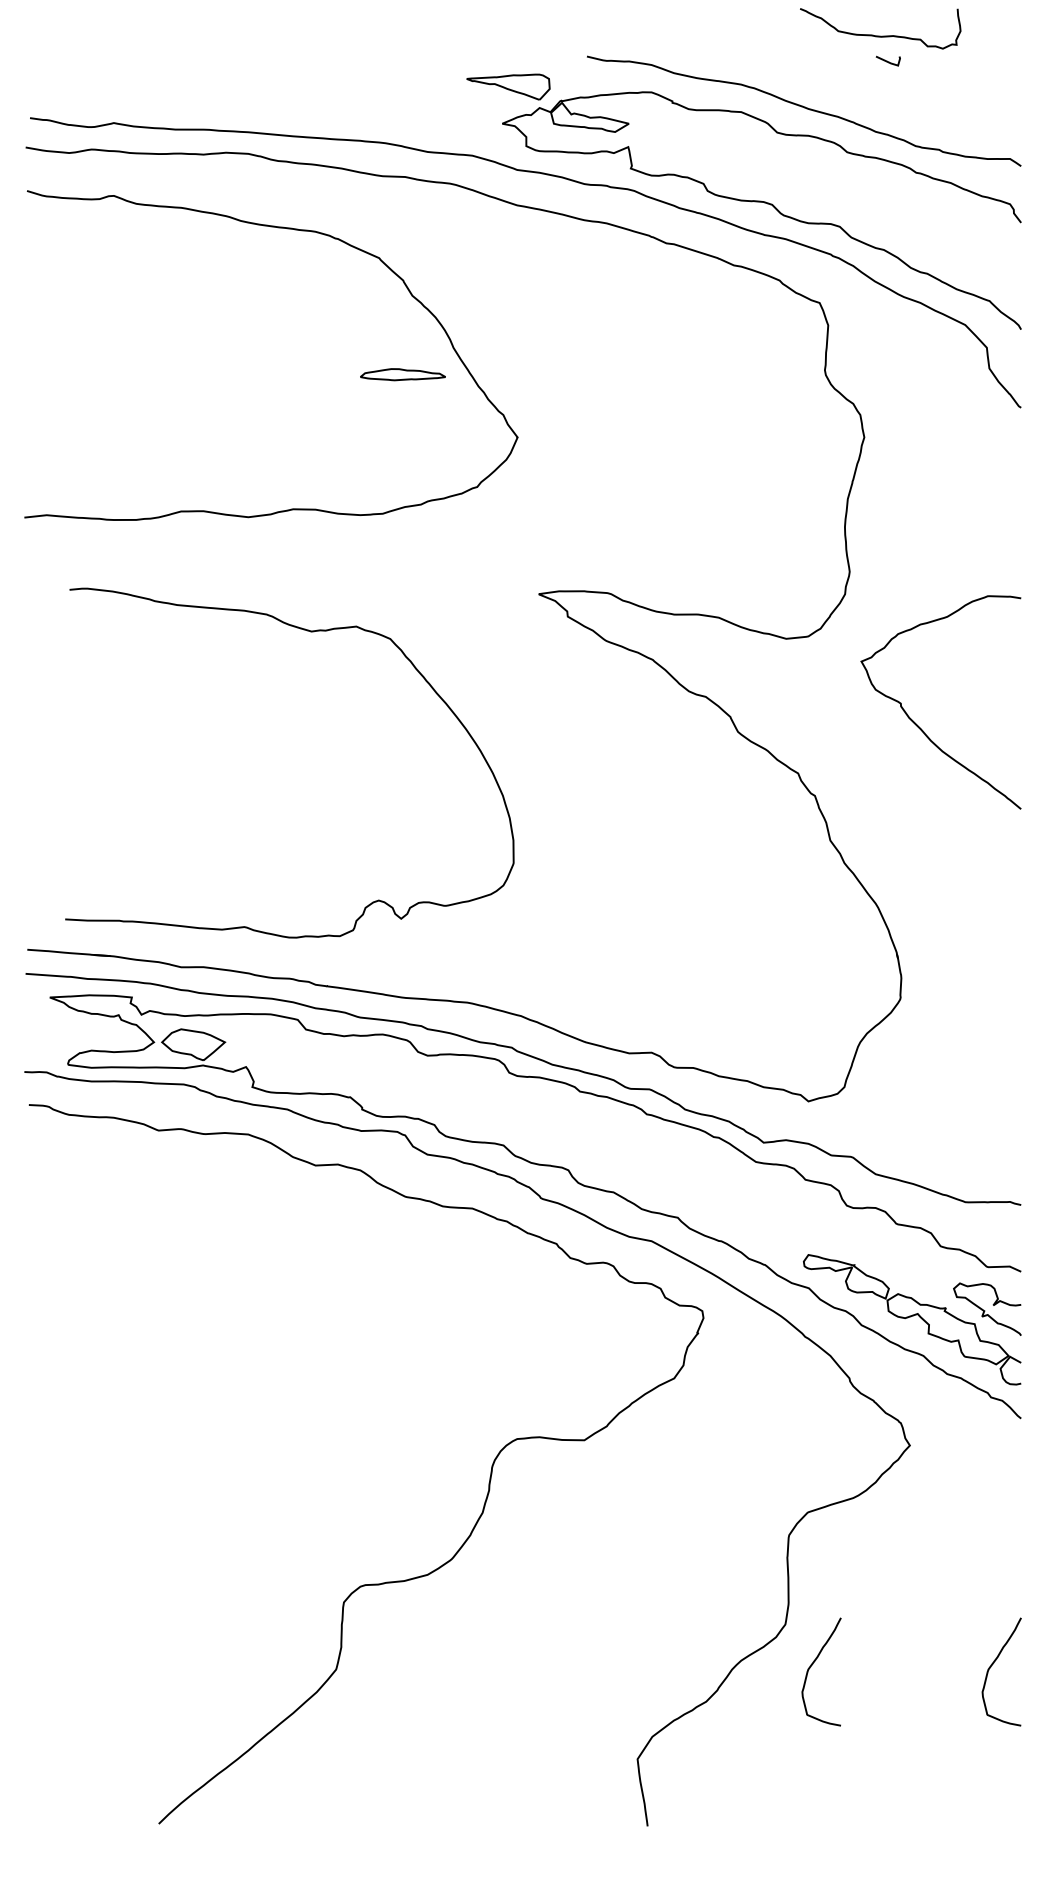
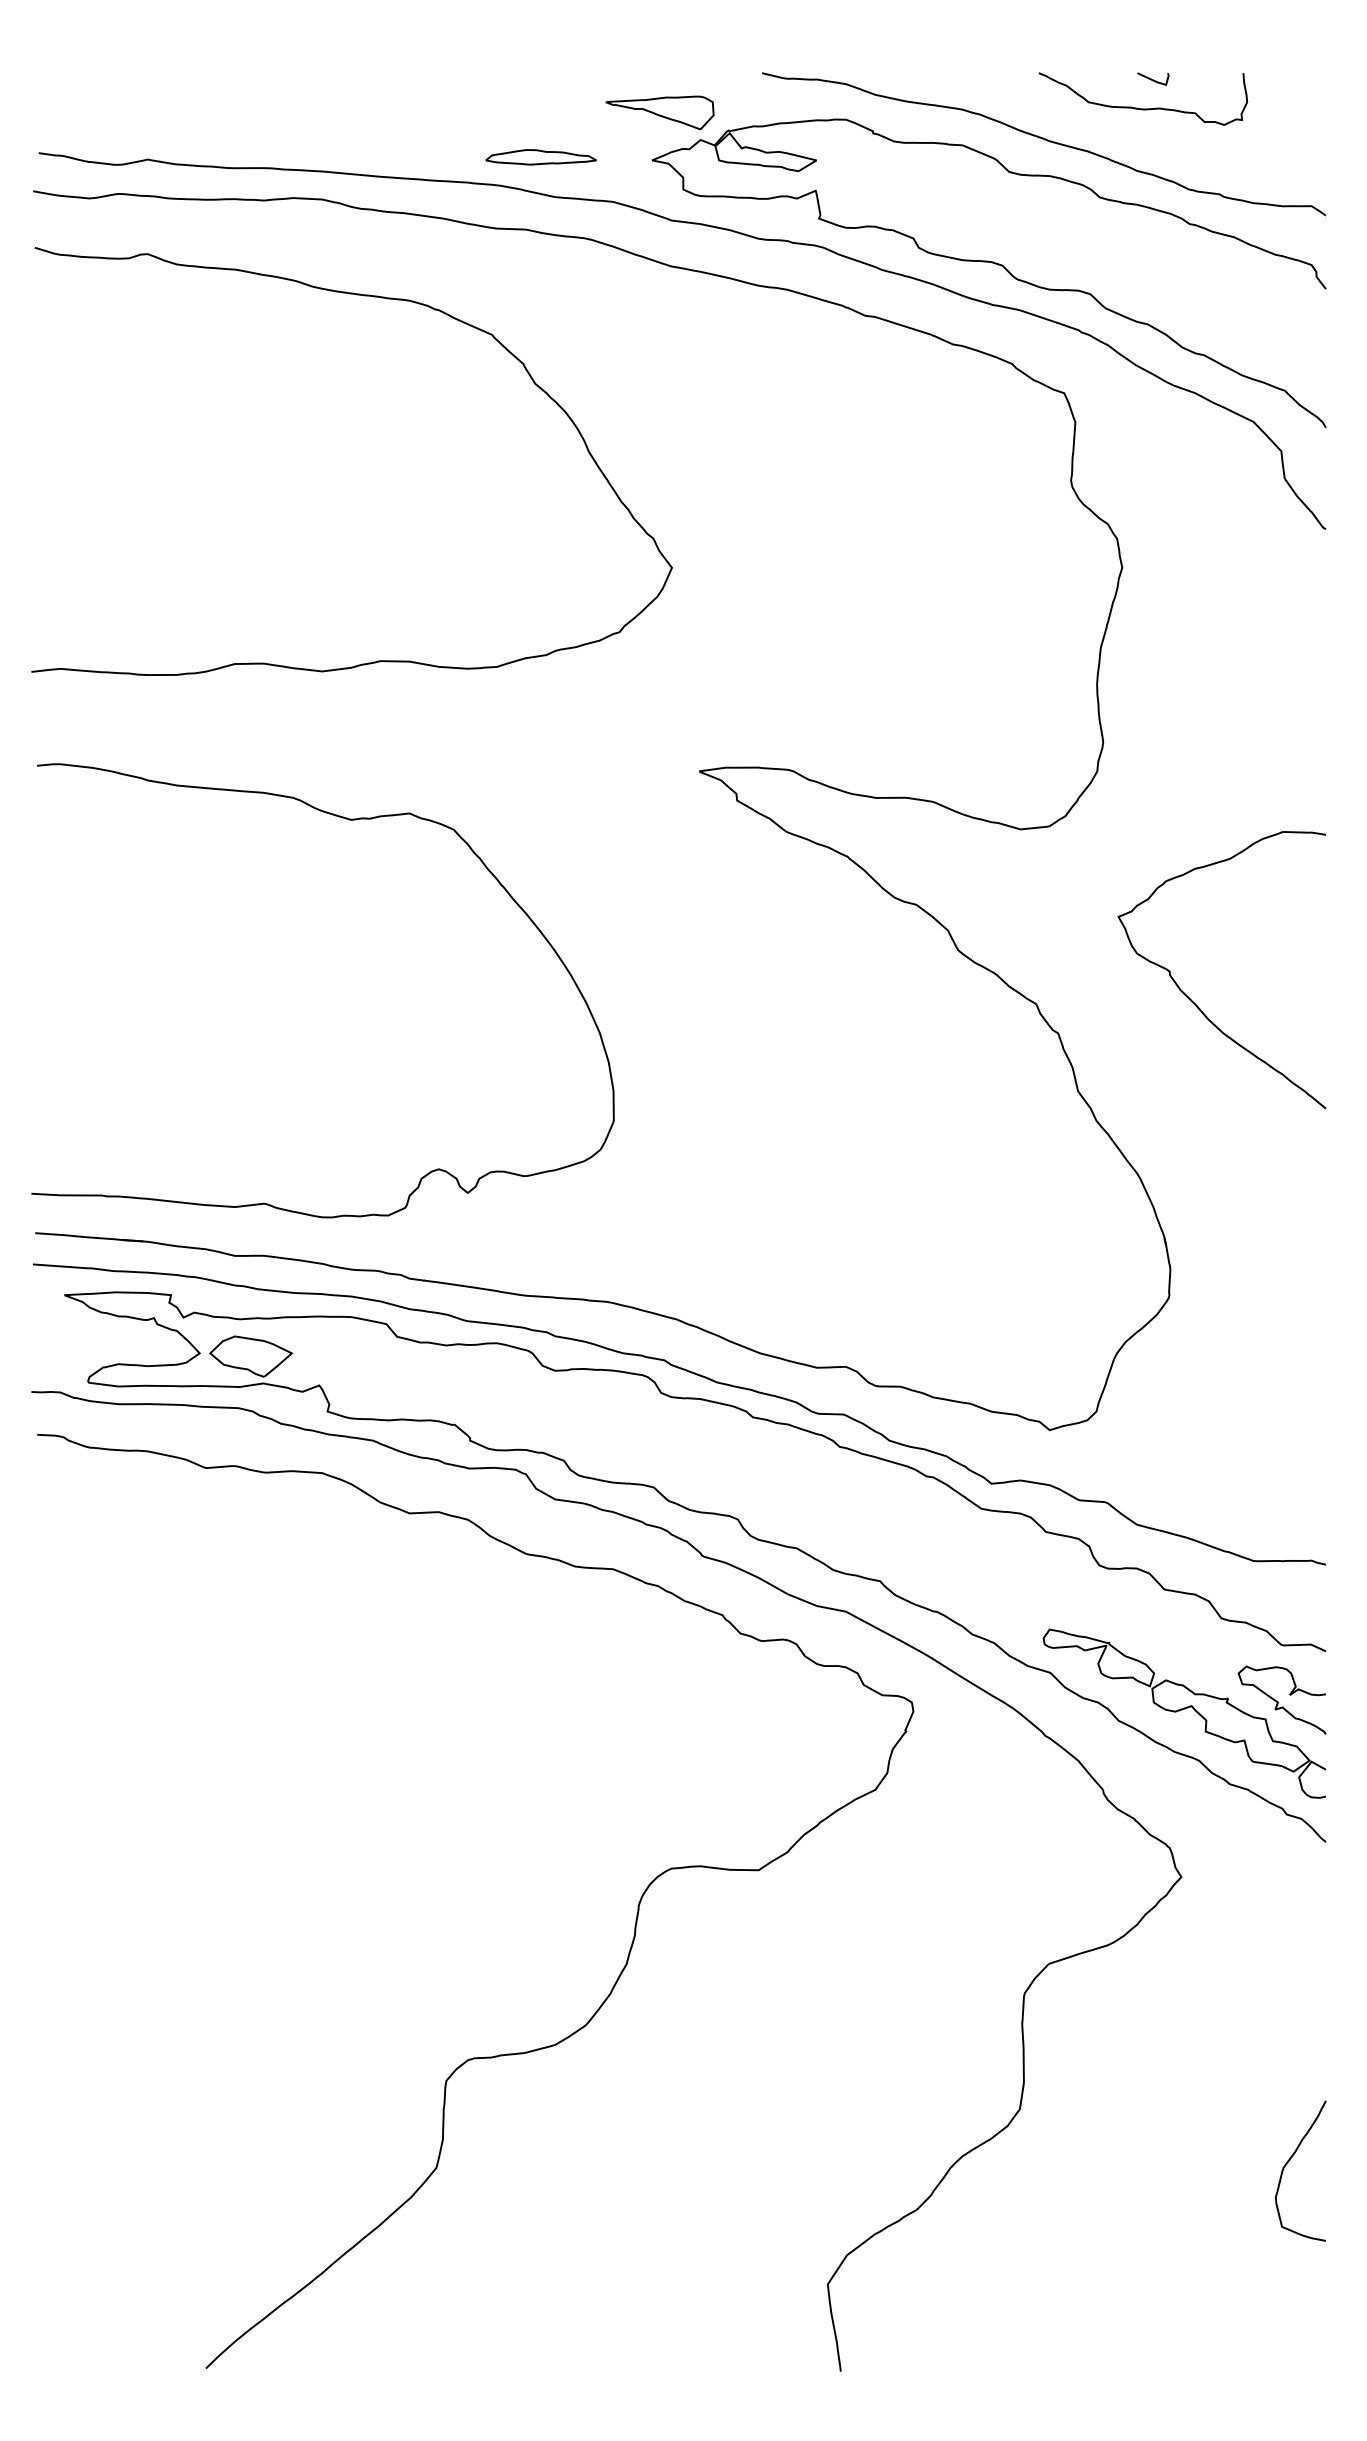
curve: (880, 36) -> (1143, 108), moved
part: (402, 374) -> (540, 157), moved
curve: (310, 632) -> (349, 820), moved
curve: (917, 725) -> (1191, 999), moved
curve: (813, 1663) -> (1056, 2160), removed

